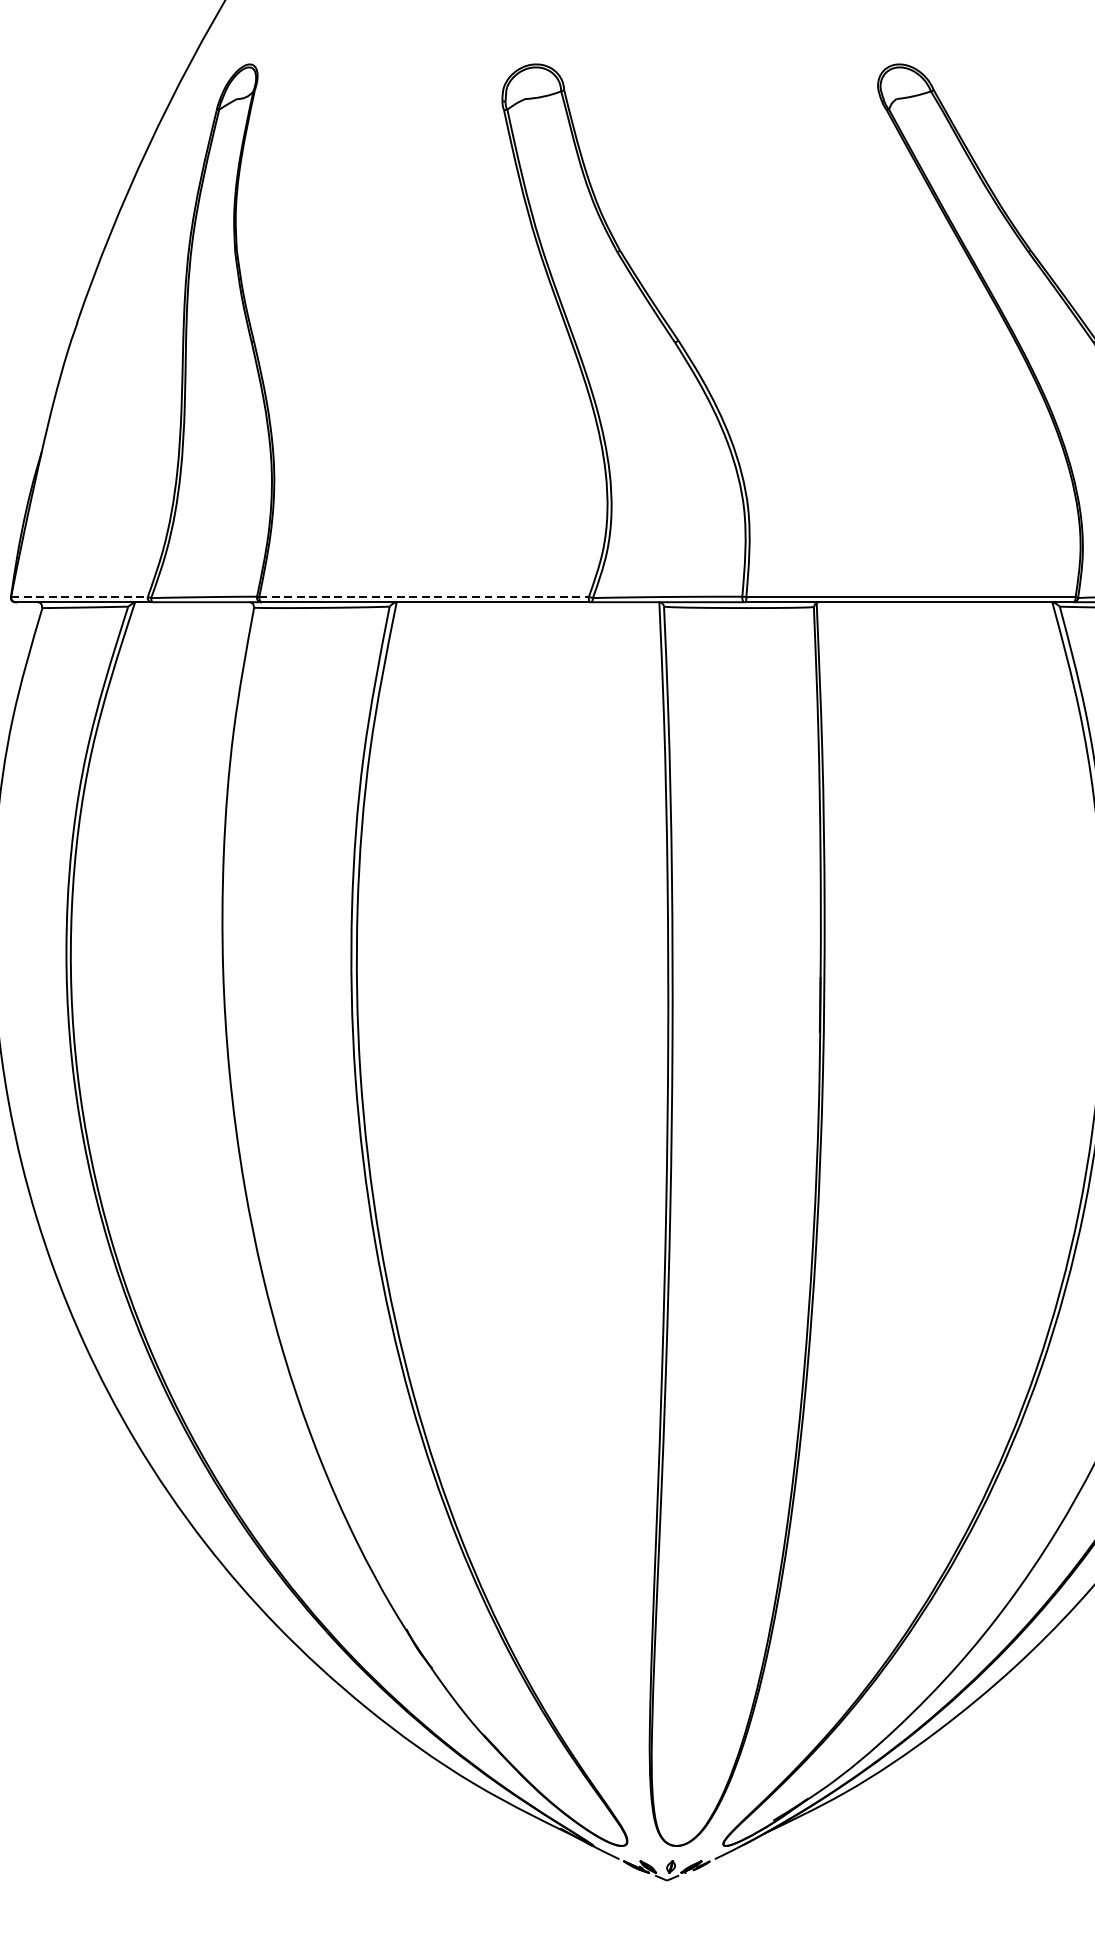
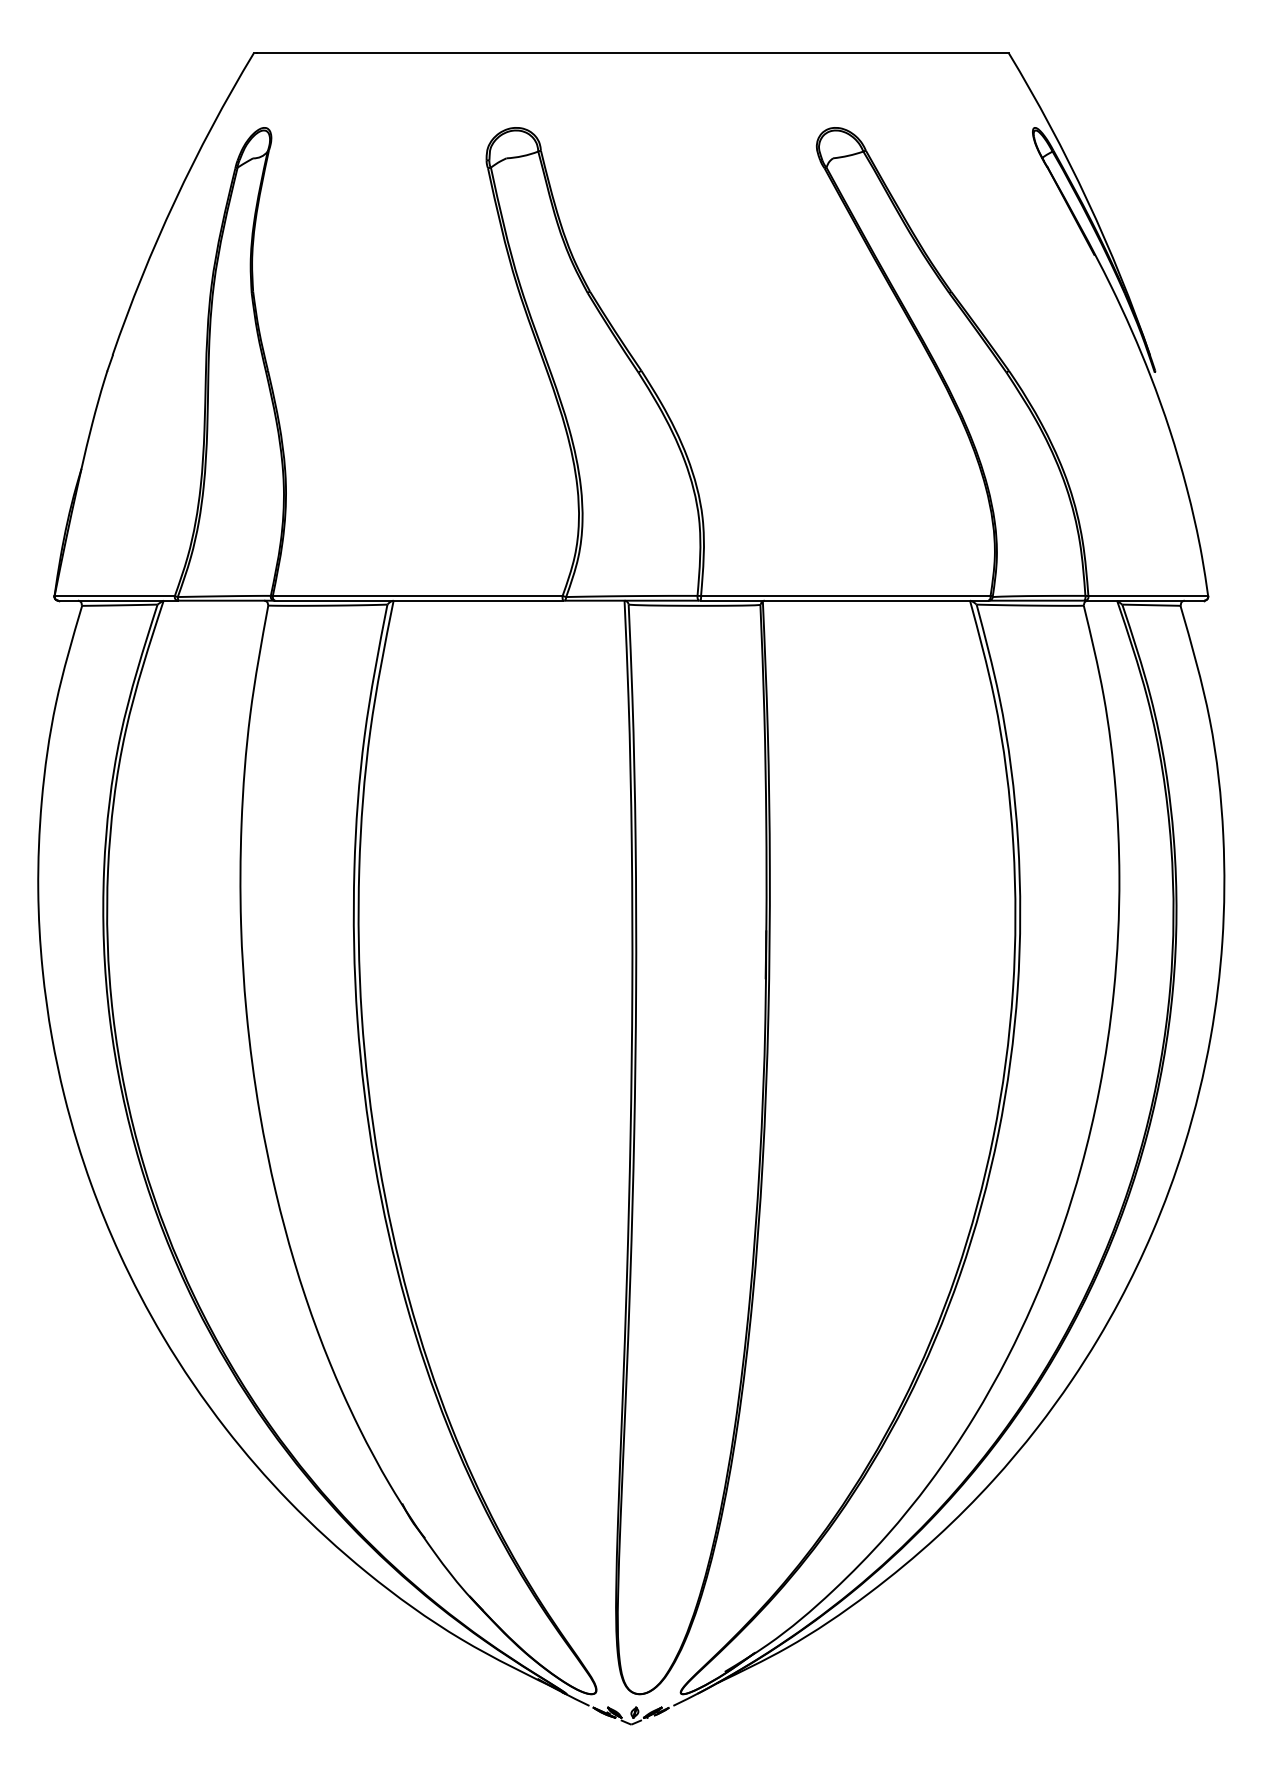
line: (80, 597) -> (115, 596), dashed -> solid
line: (423, 597) -> (417, 596), dashed -> solid

